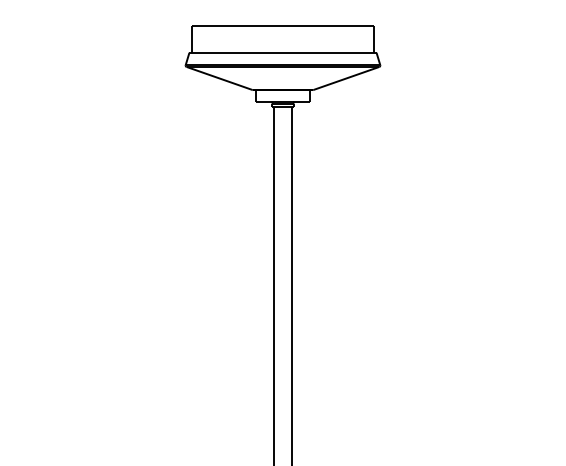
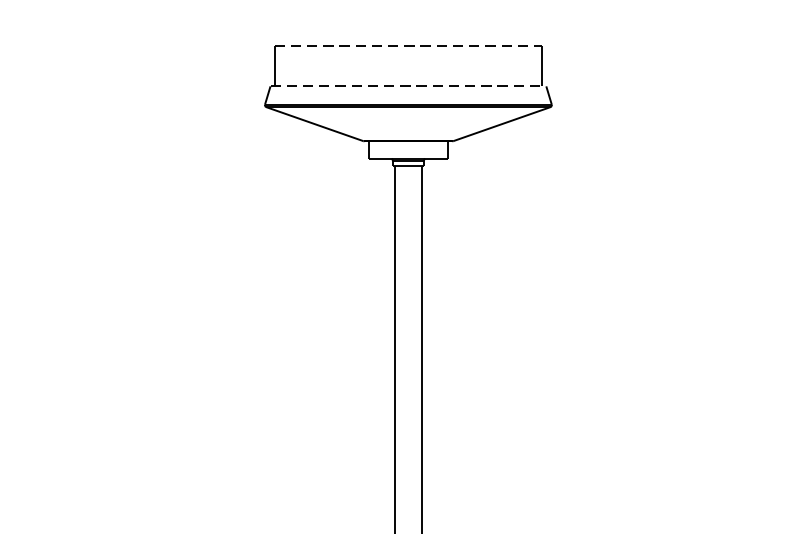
line: (282, 25) -> (407, 46), solid -> dashed
line: (282, 52) -> (407, 85), solid -> dashed

